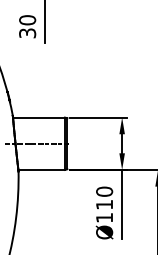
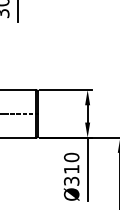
text: (104, 217) -> (71, 180), Ø110 -> Ø310

